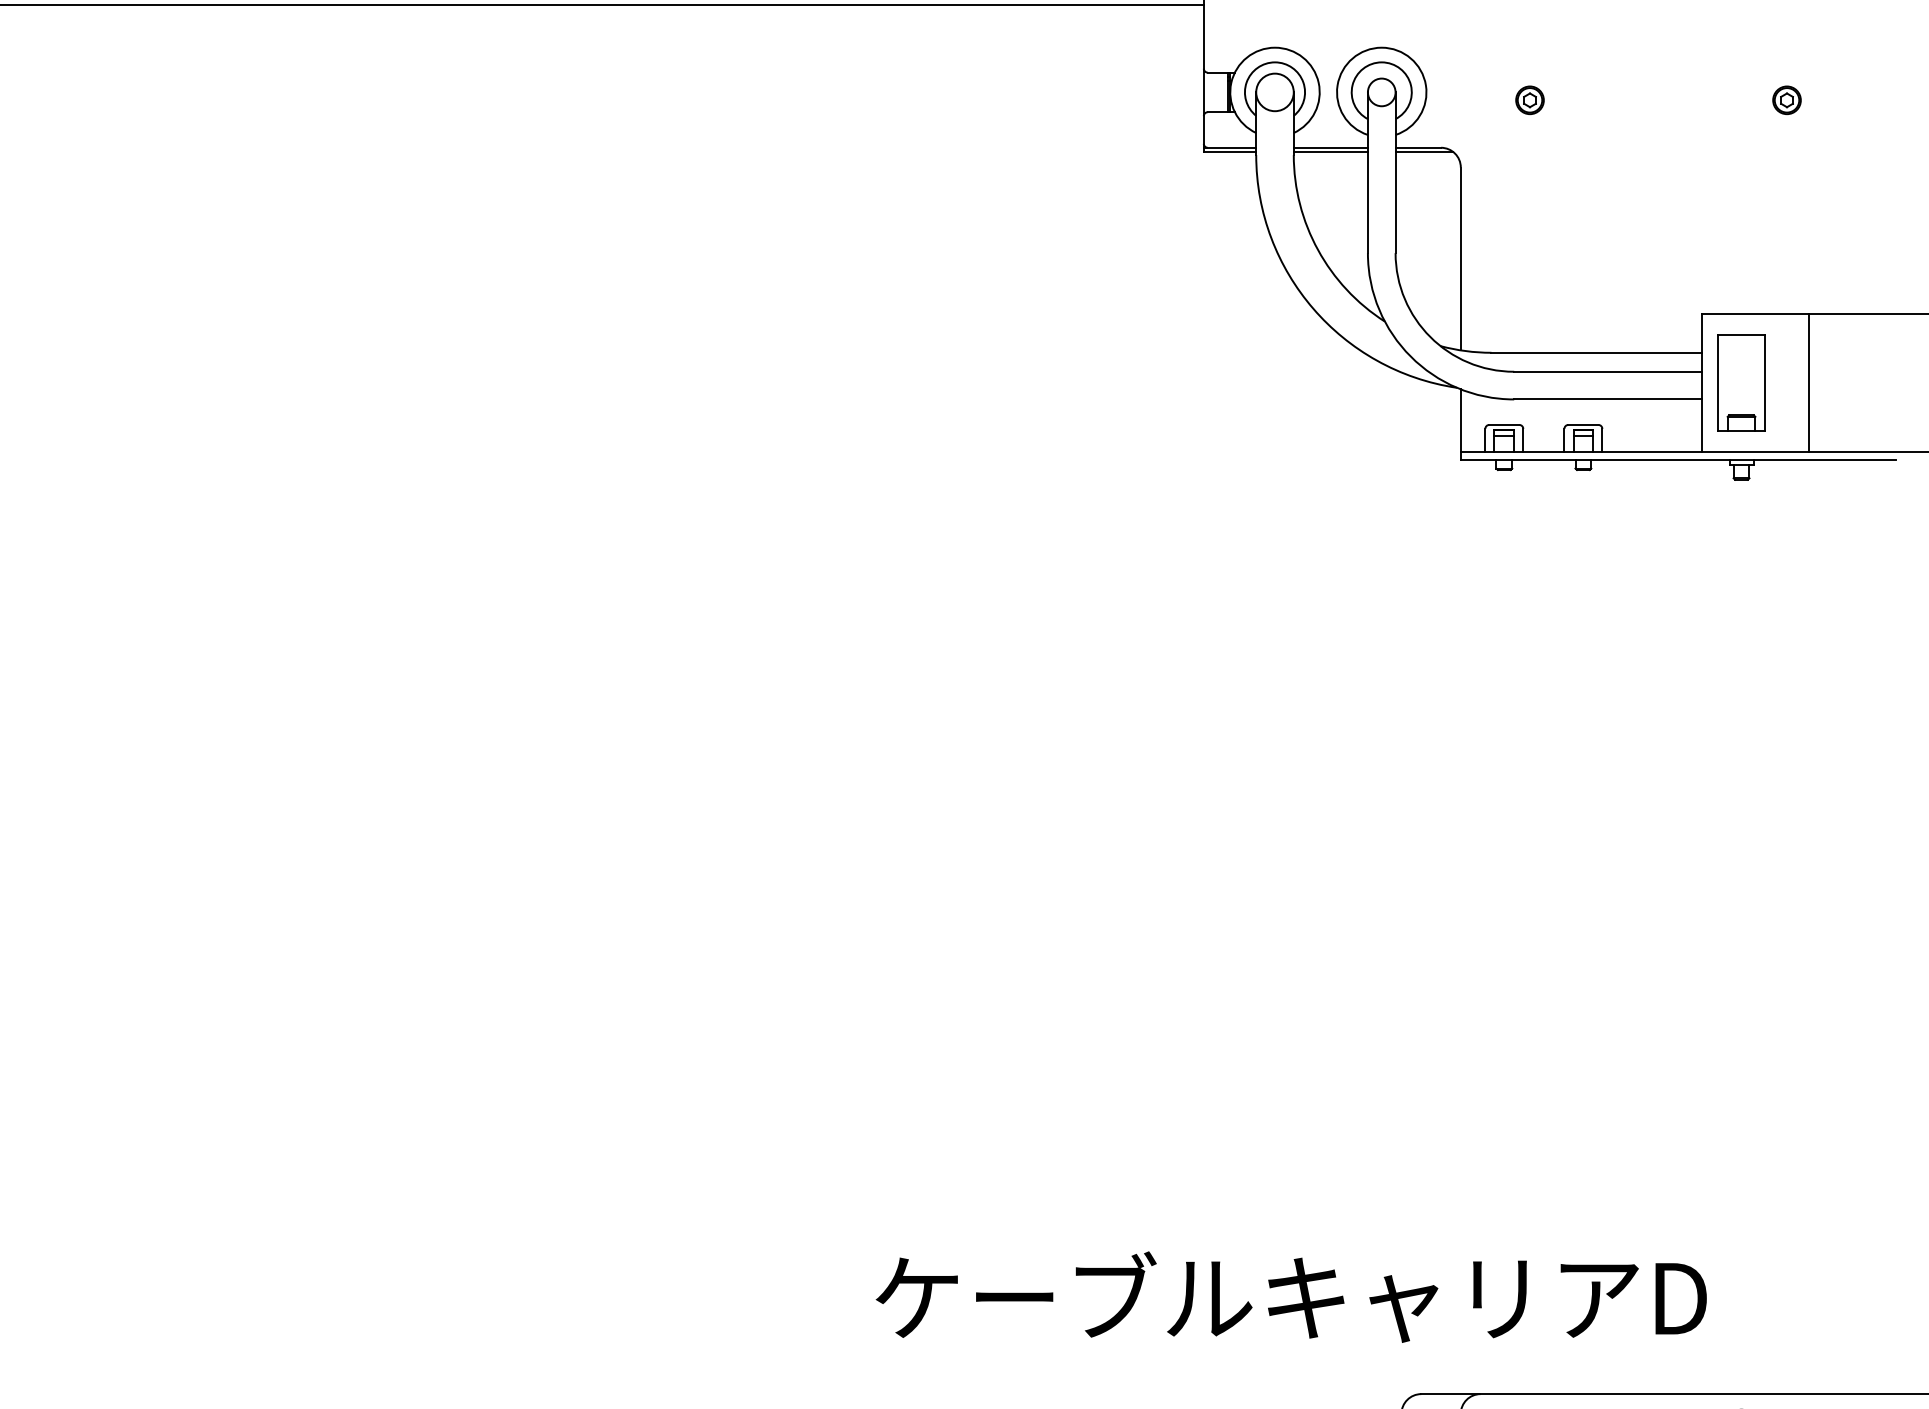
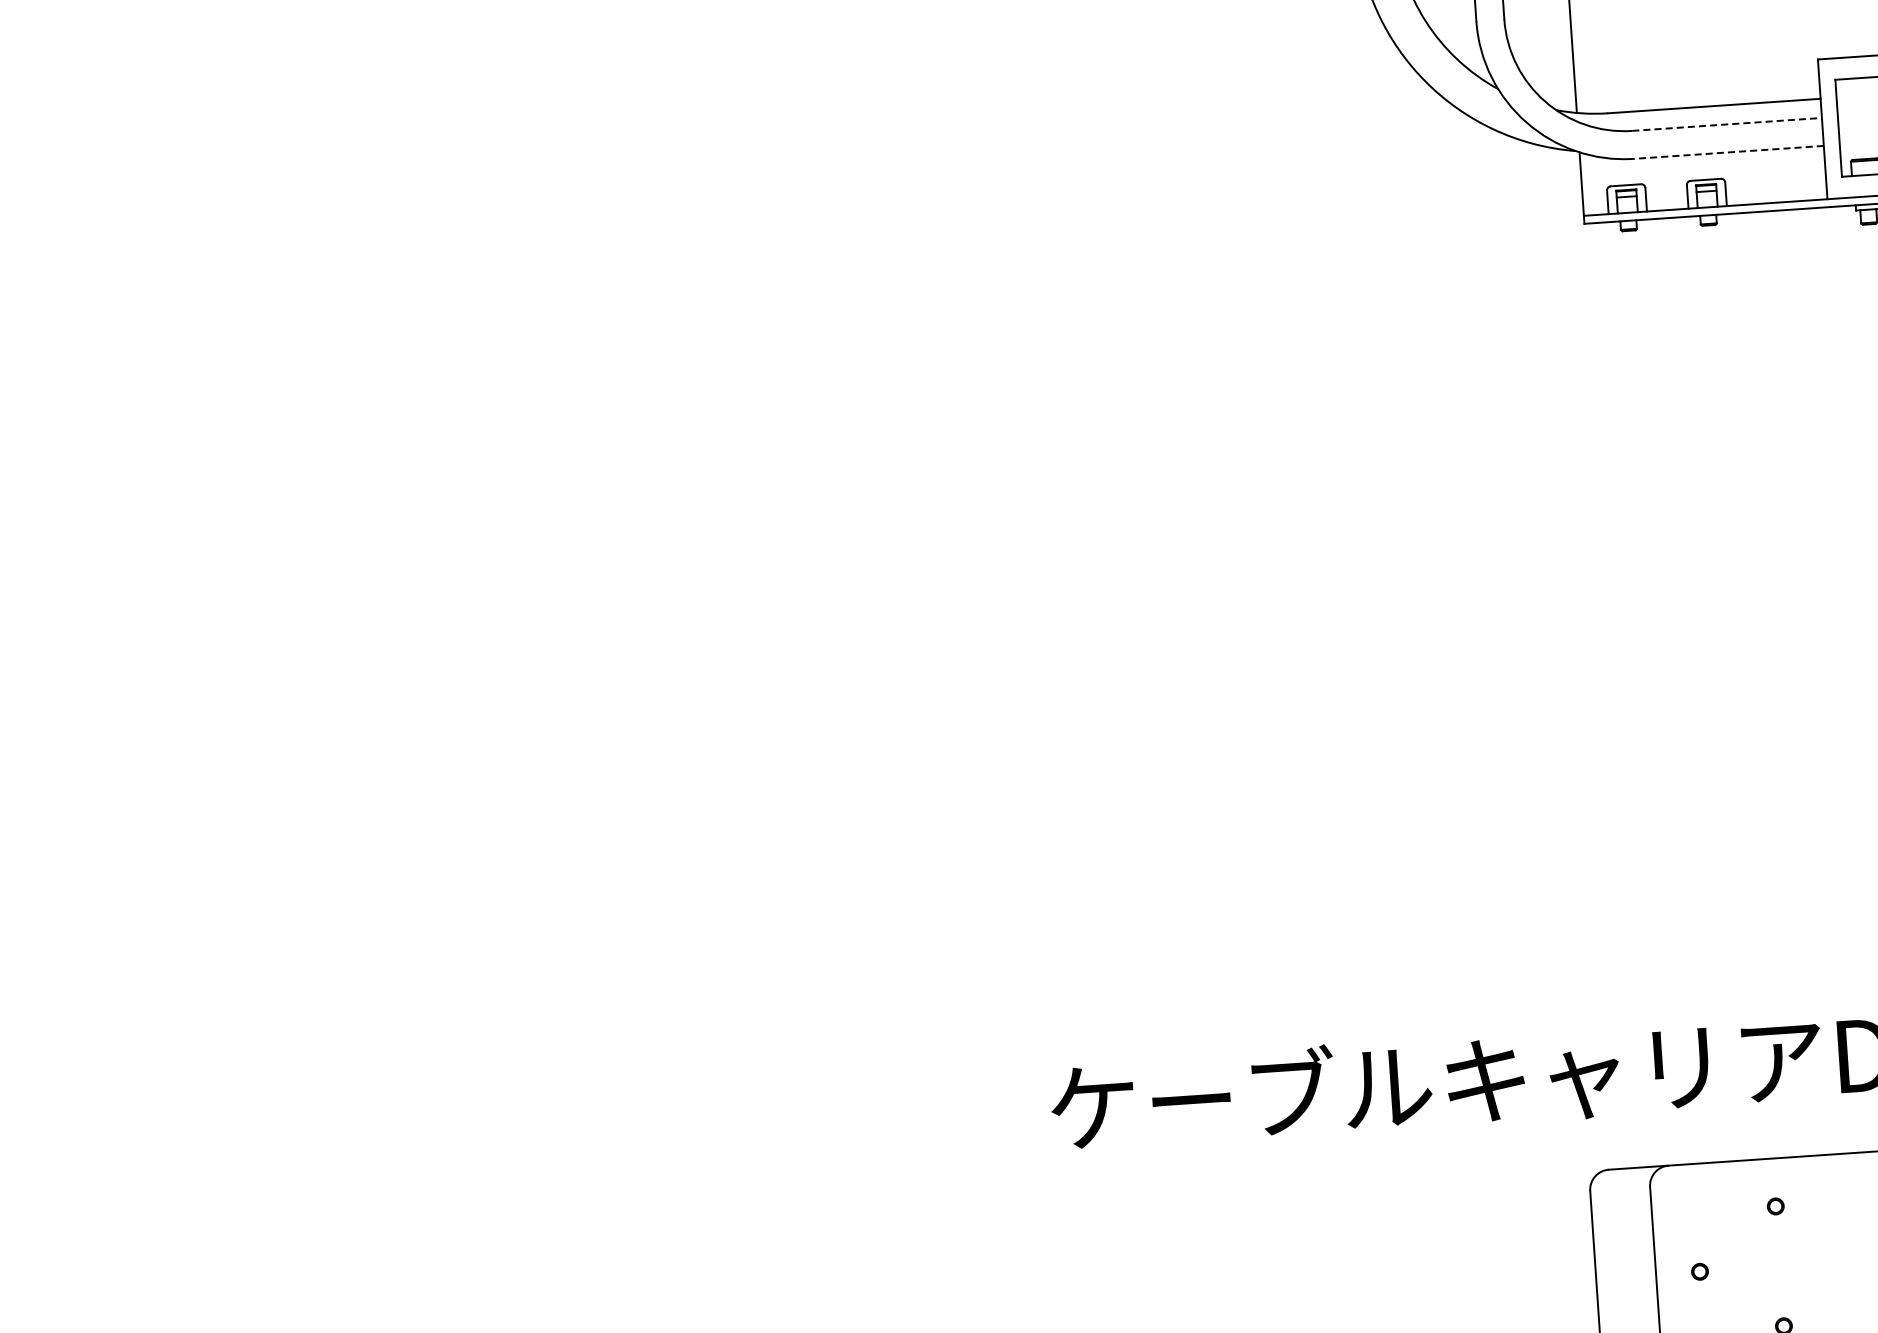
line: (1608, 371) -> (1727, 124), solid -> dashed
line: (1608, 399) -> (1729, 152), solid -> dashed

